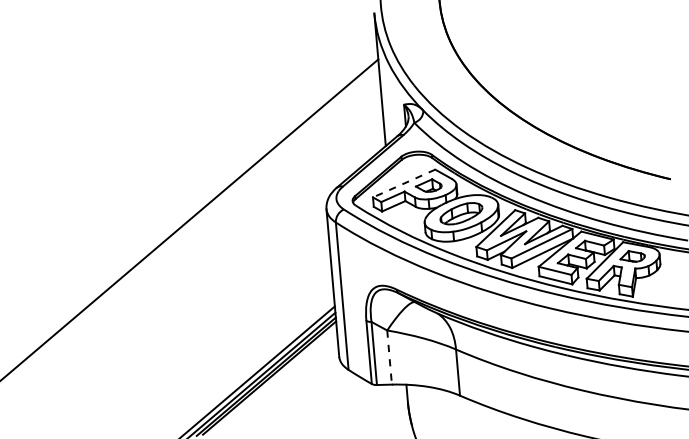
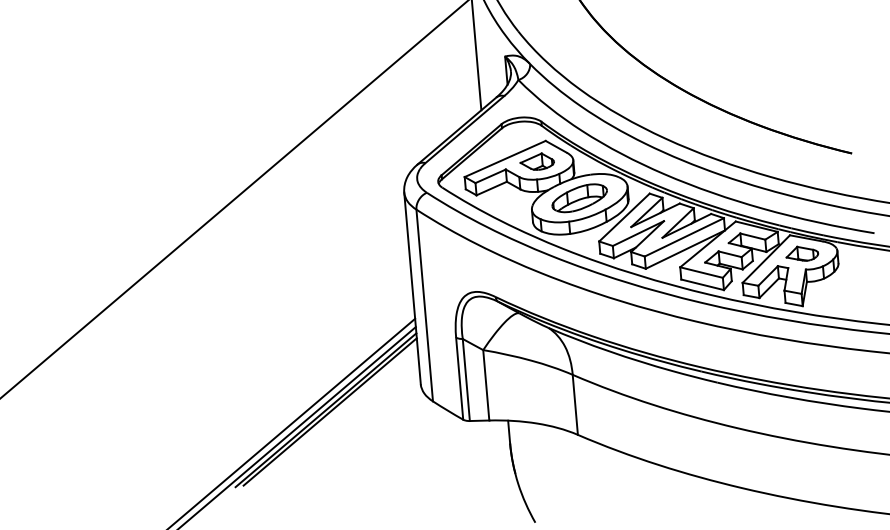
line: (403, 183) -> (504, 158), dashed -> solid
line: (389, 358) -> (486, 386), dashed -> solid

